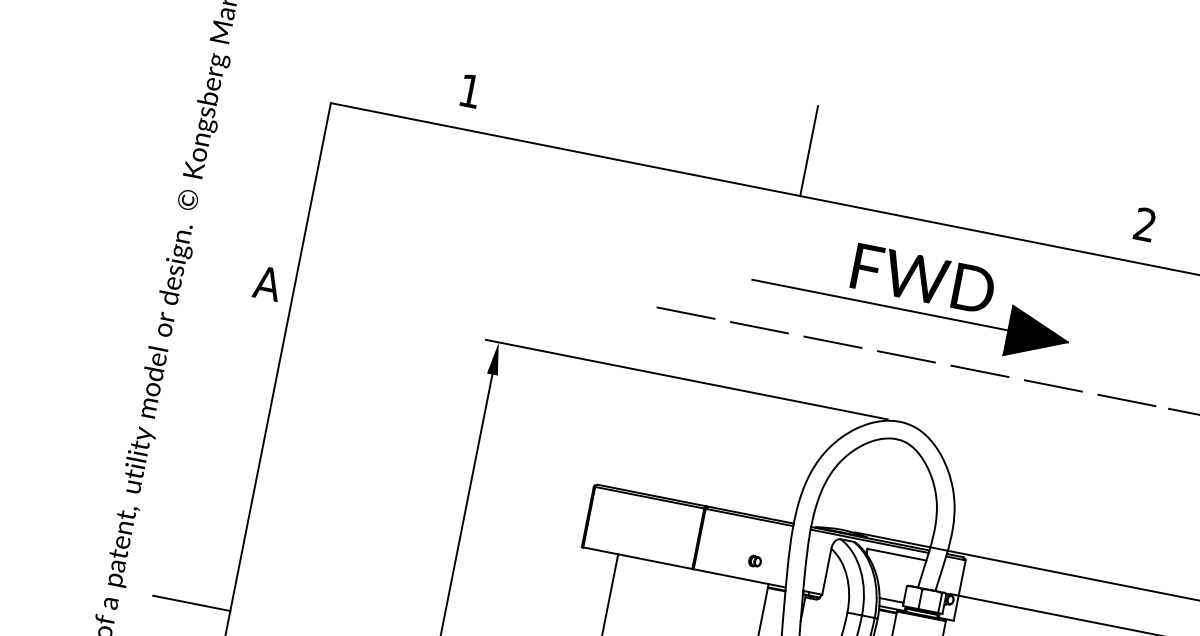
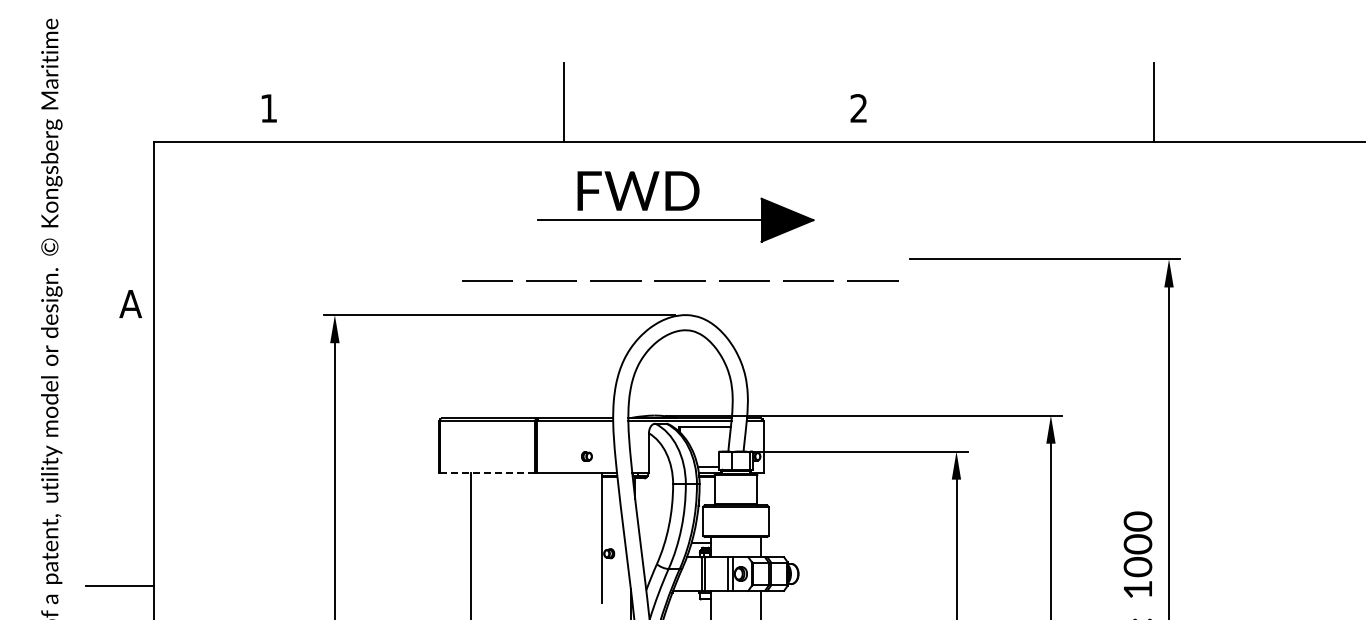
text: (923, 278) -> (638, 190), moved
line: (907, 355) -> (680, 280), moved
line: (637, 558) -> (487, 473), solid -> dashed

